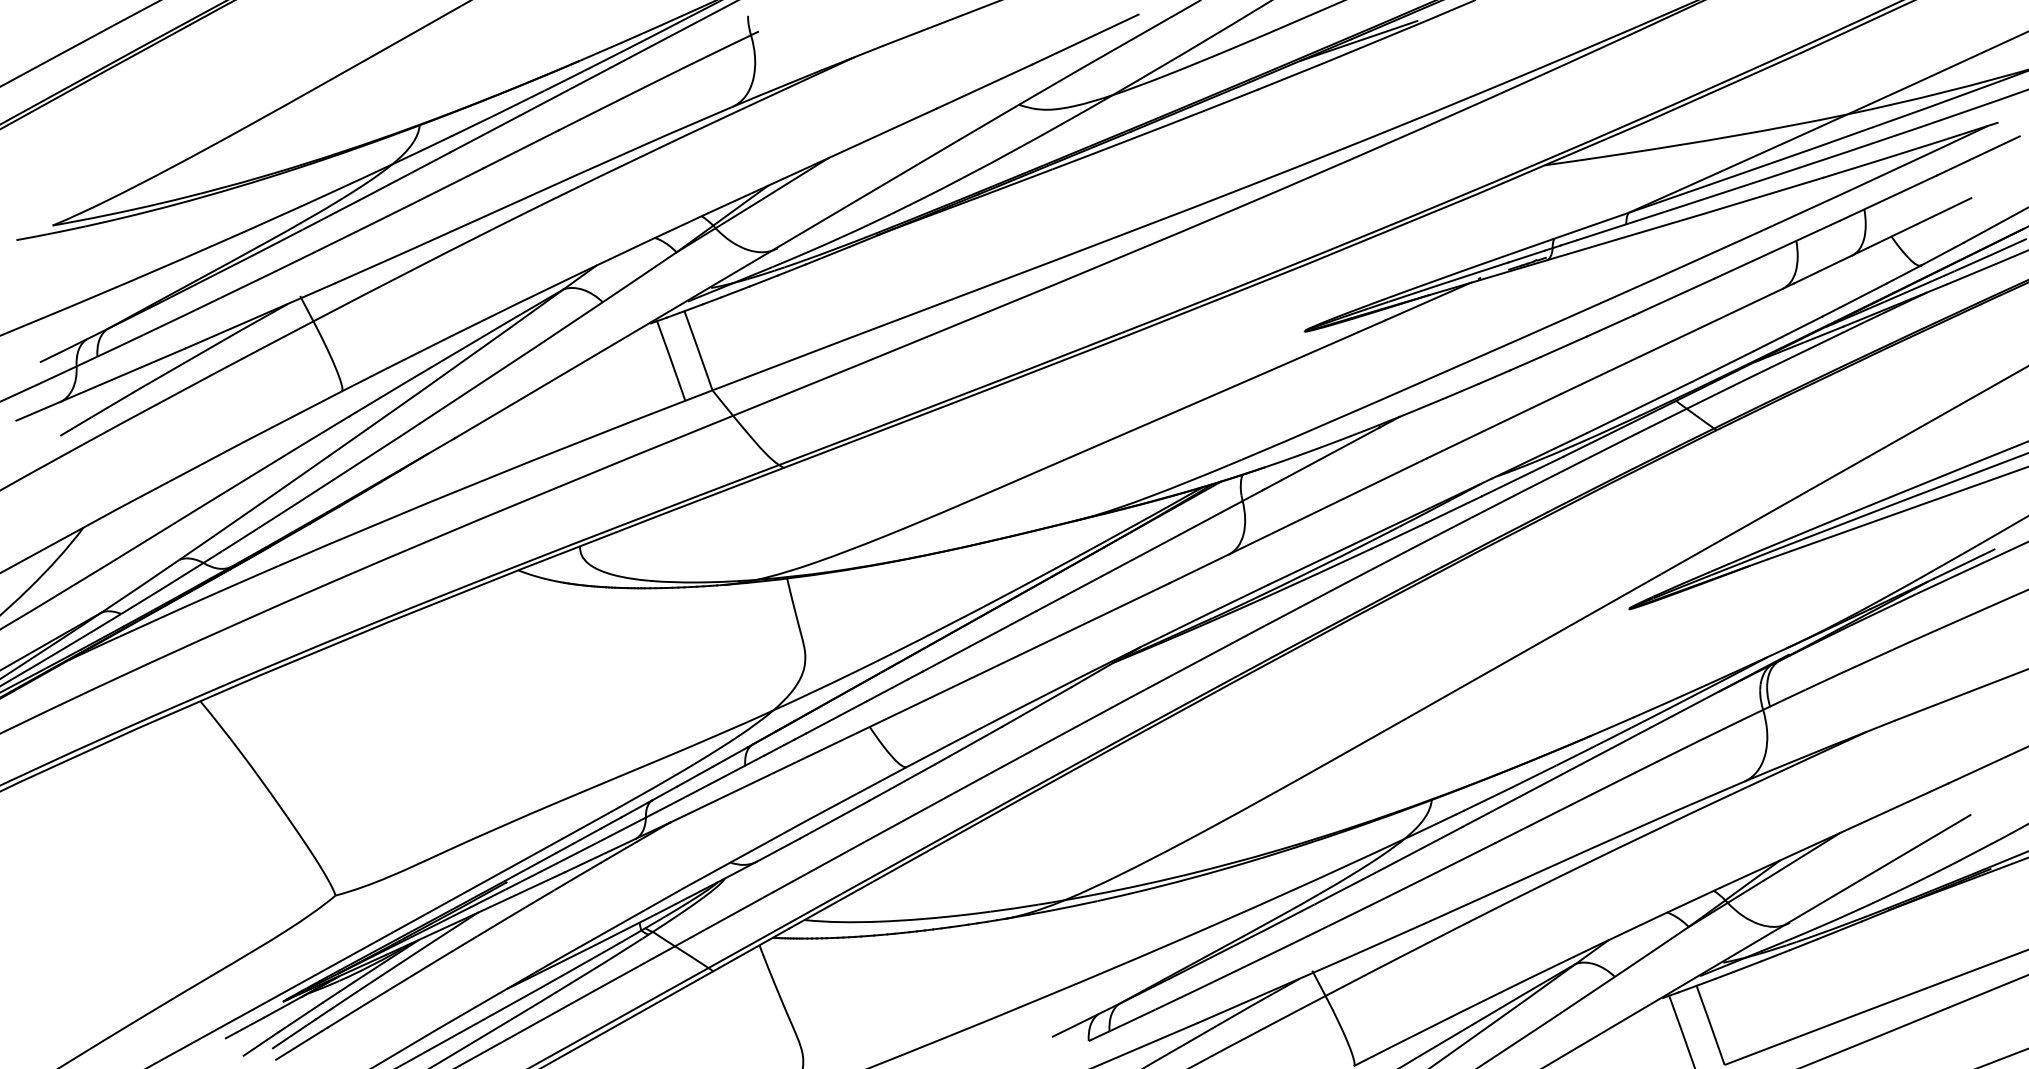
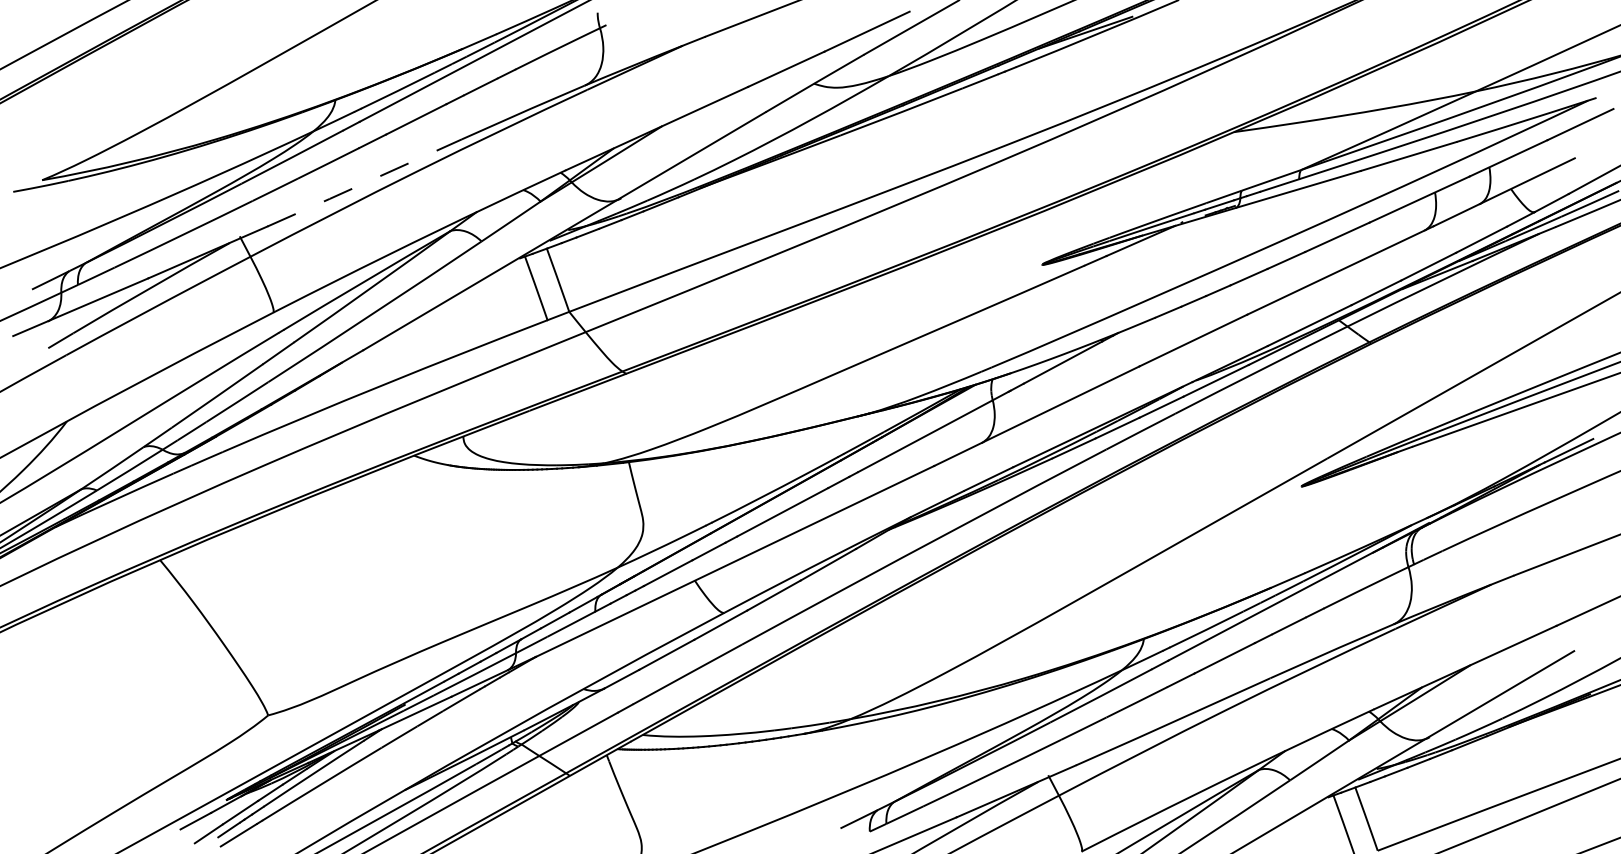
line: (456, 229) -> (364, 183), solid -> dashed

